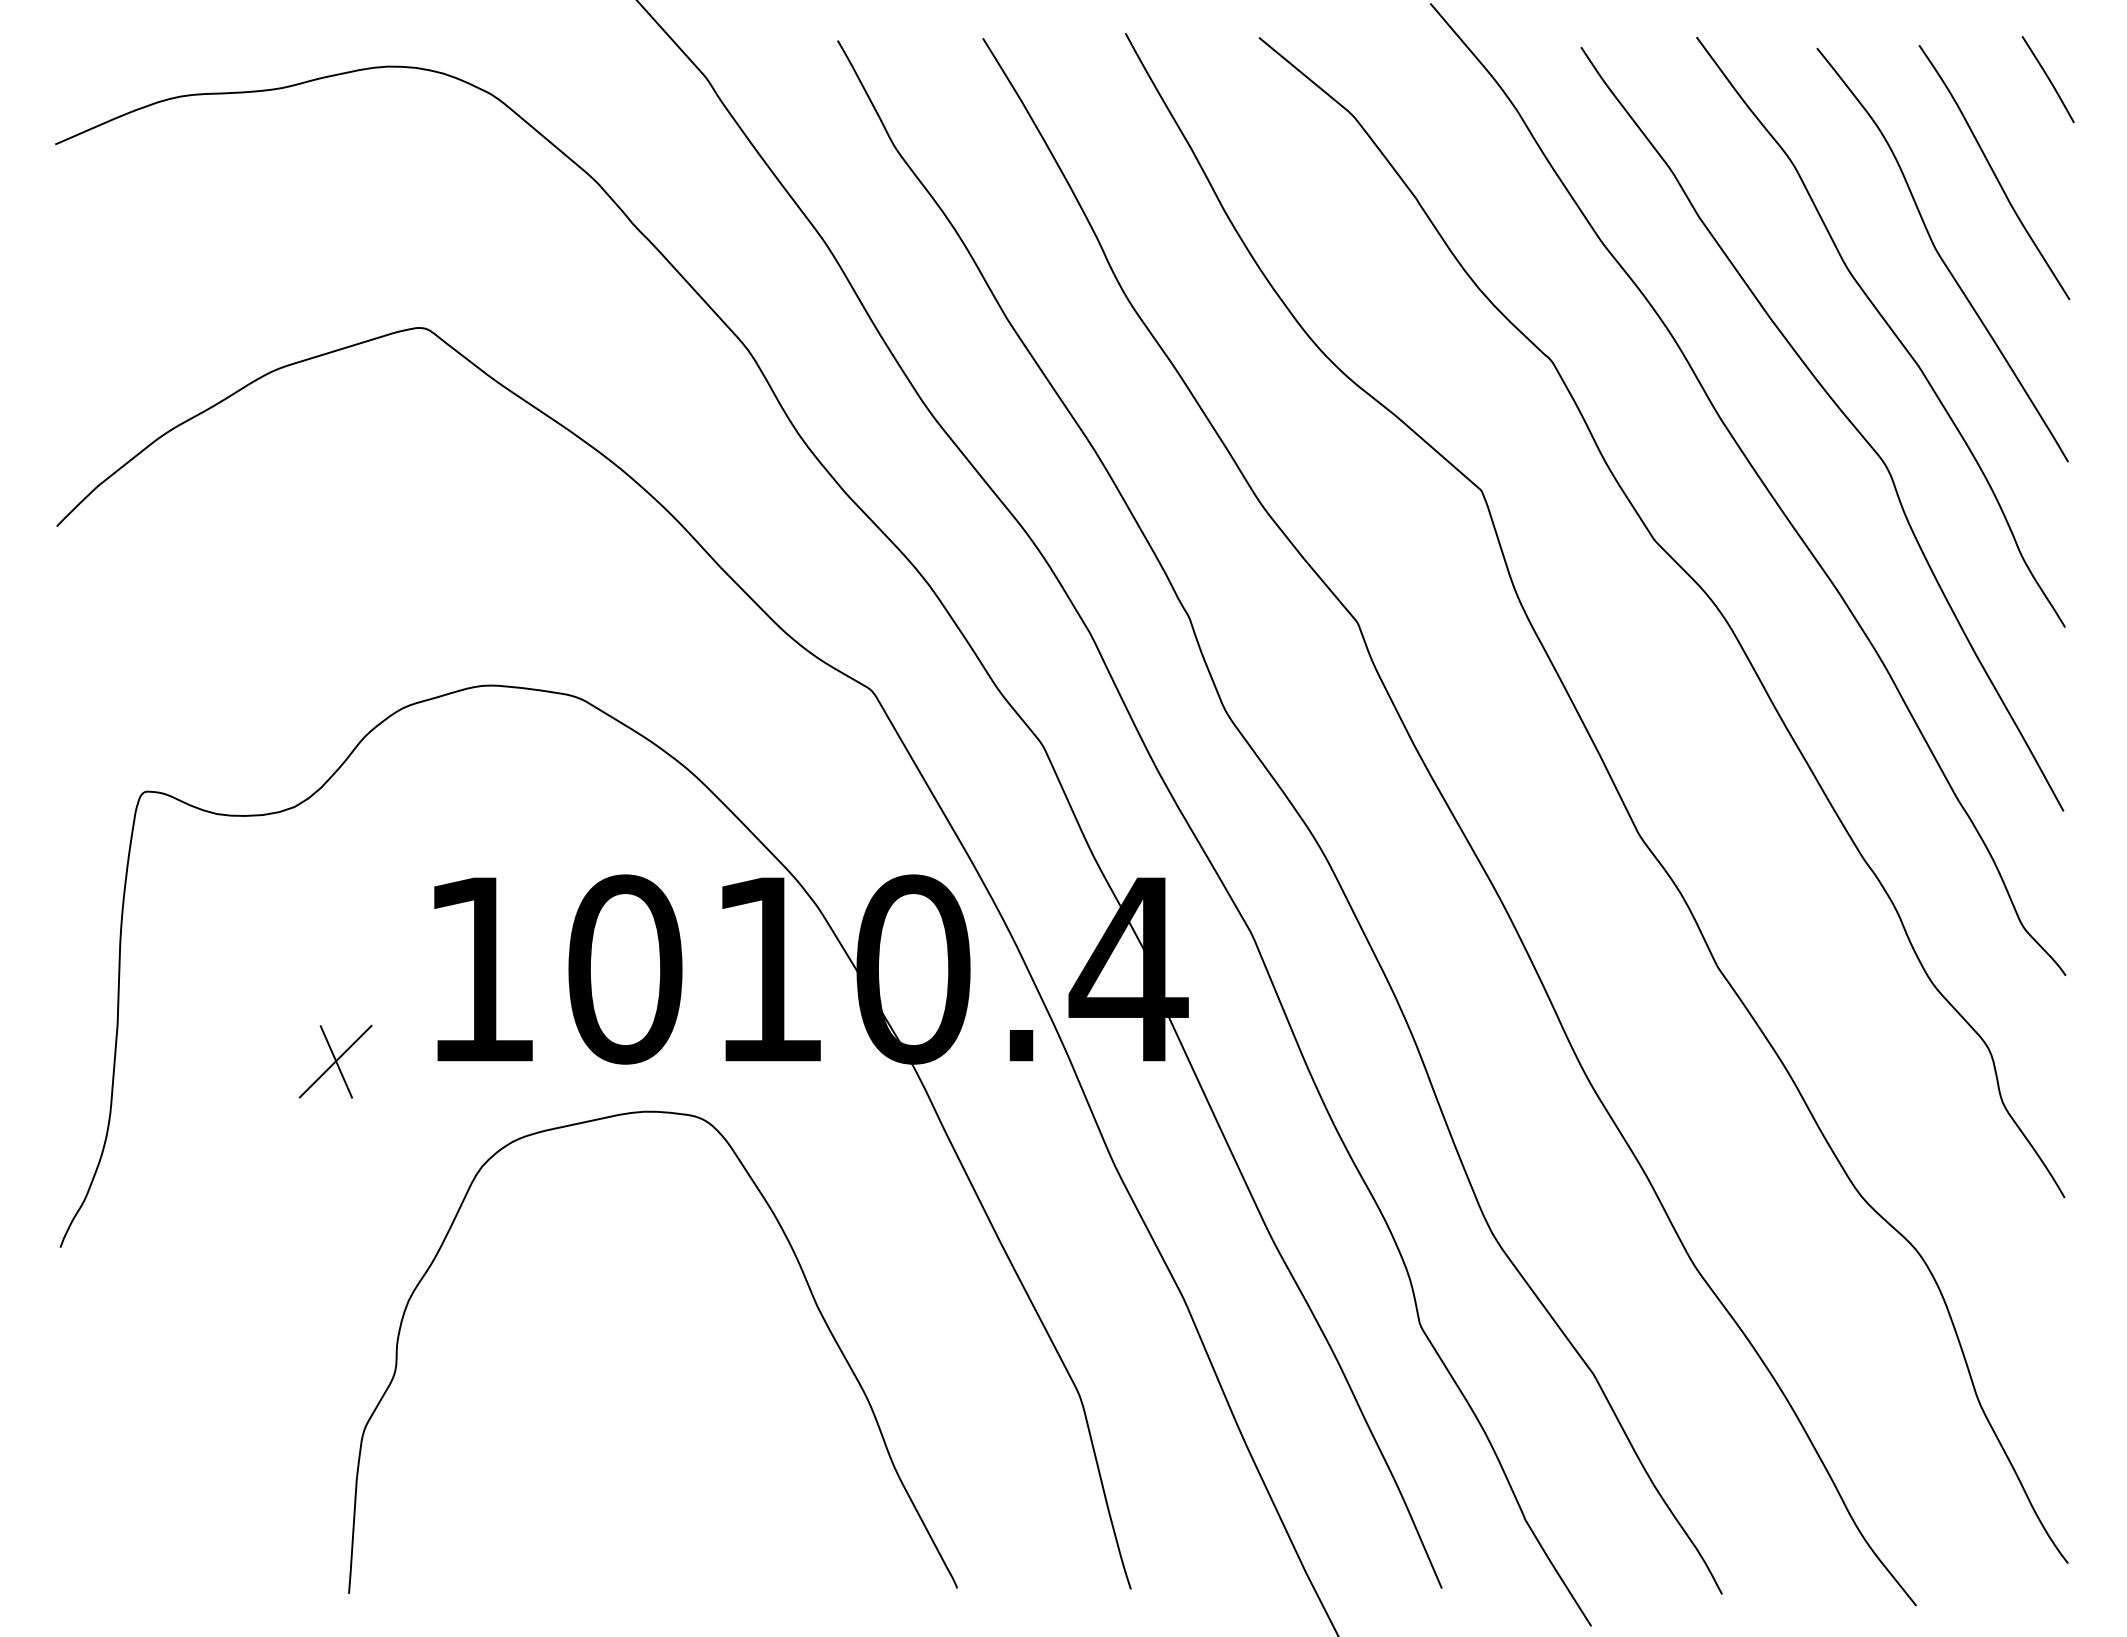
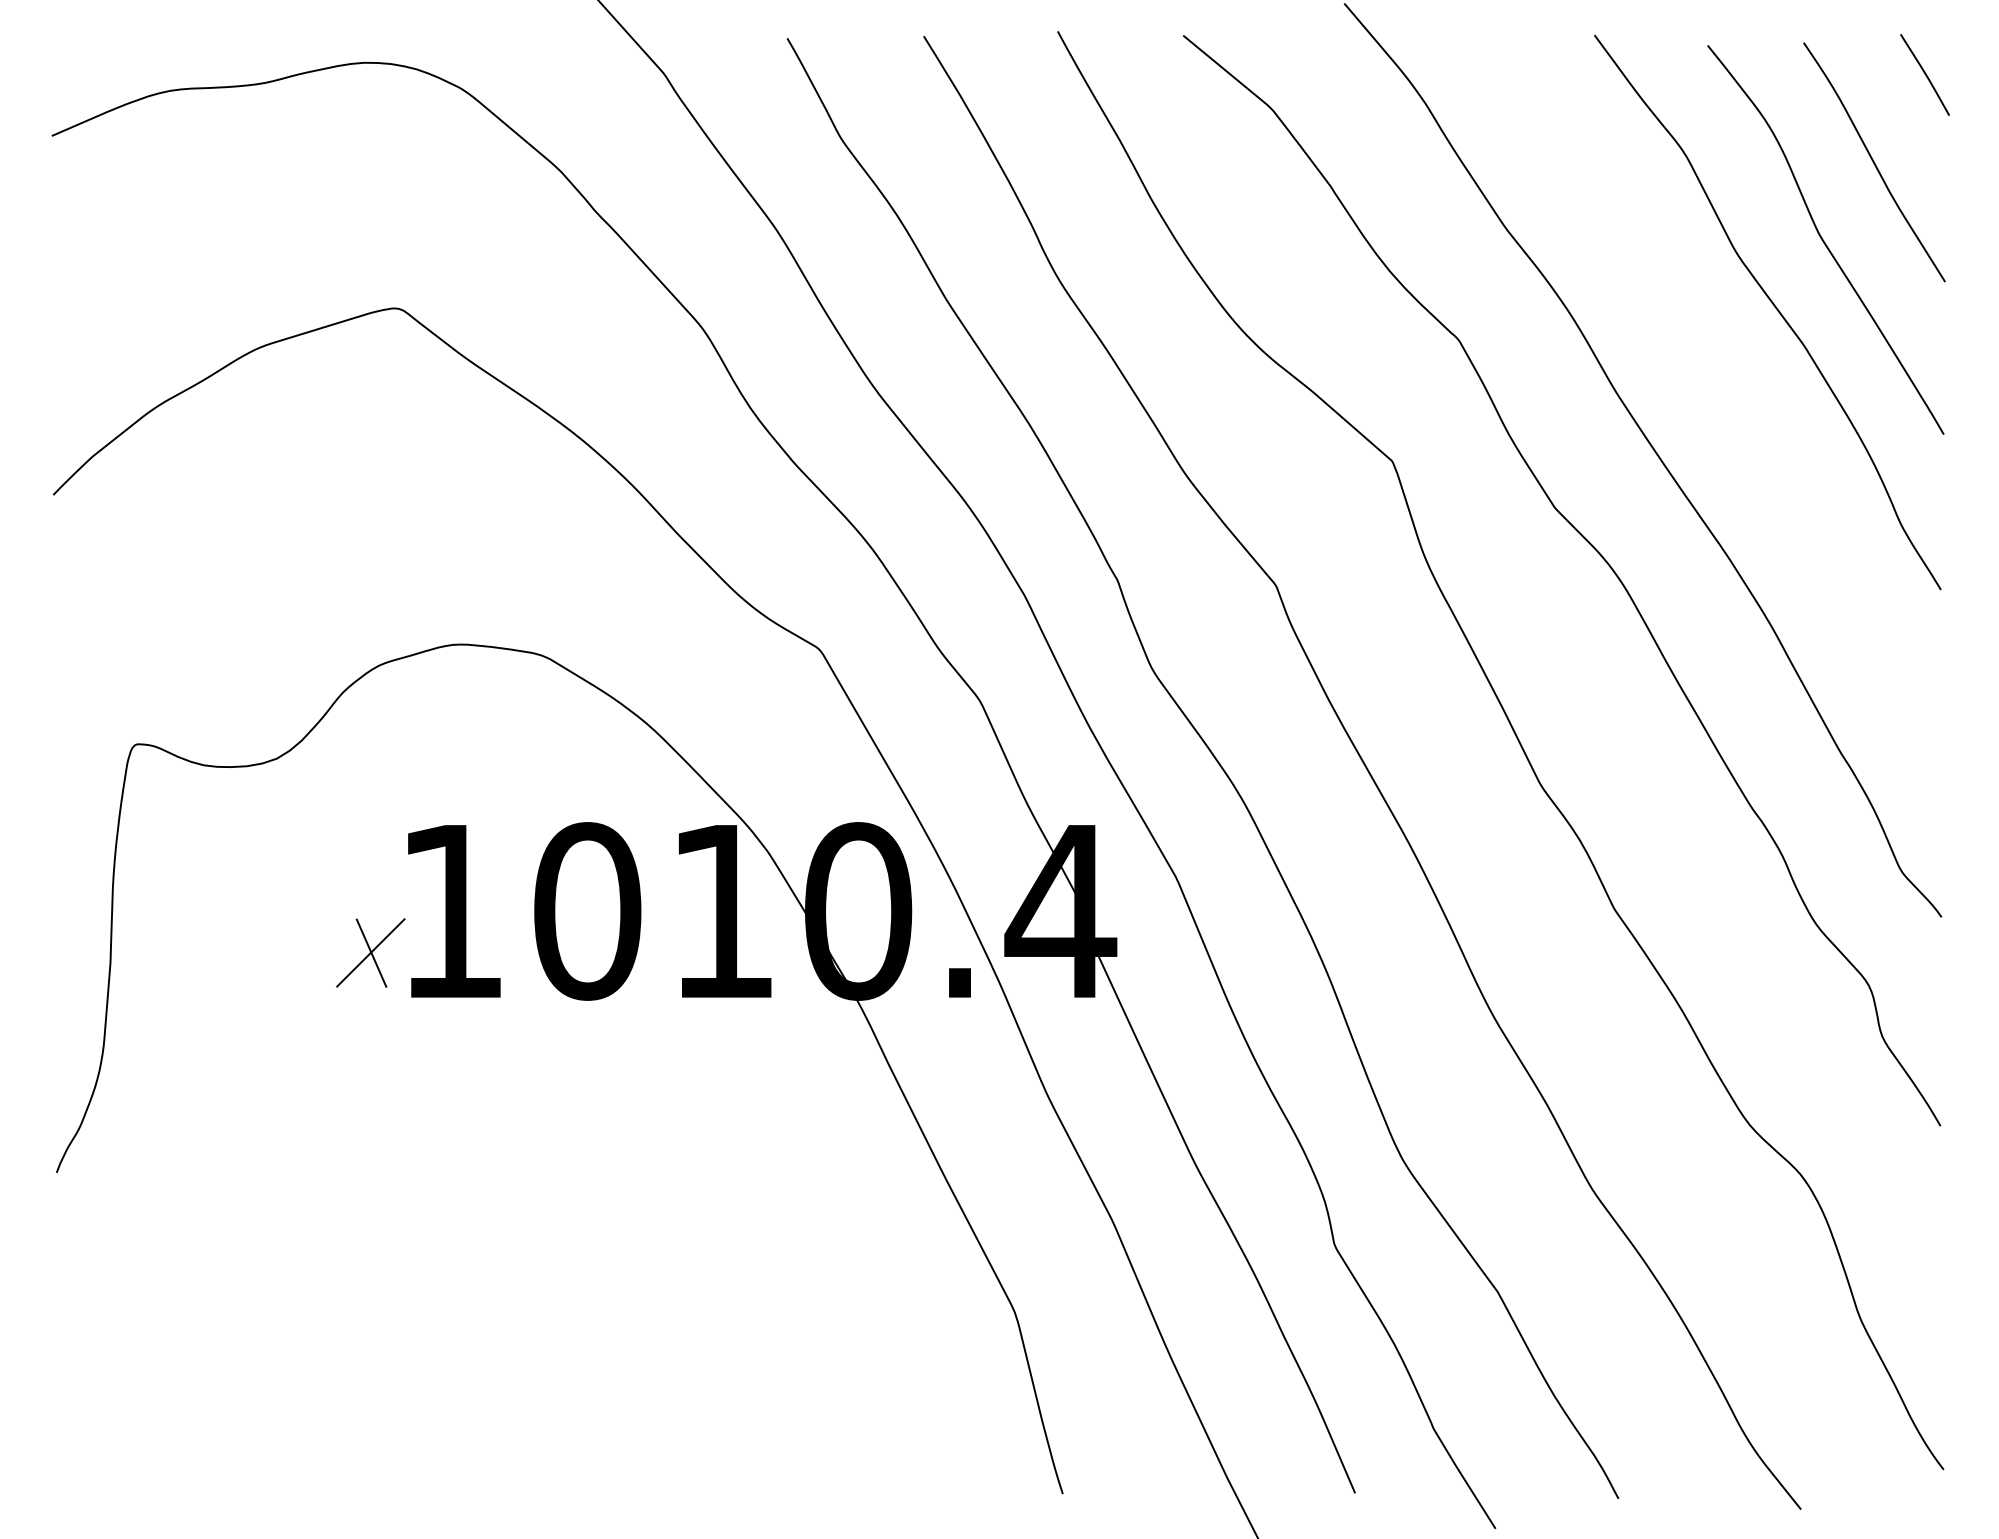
curve: (1839, 410) -> (1728, 386), removed
part: (335, 1061) -> (370, 952), moved
curve: (808, 1288) -> (759, 1211), removed

